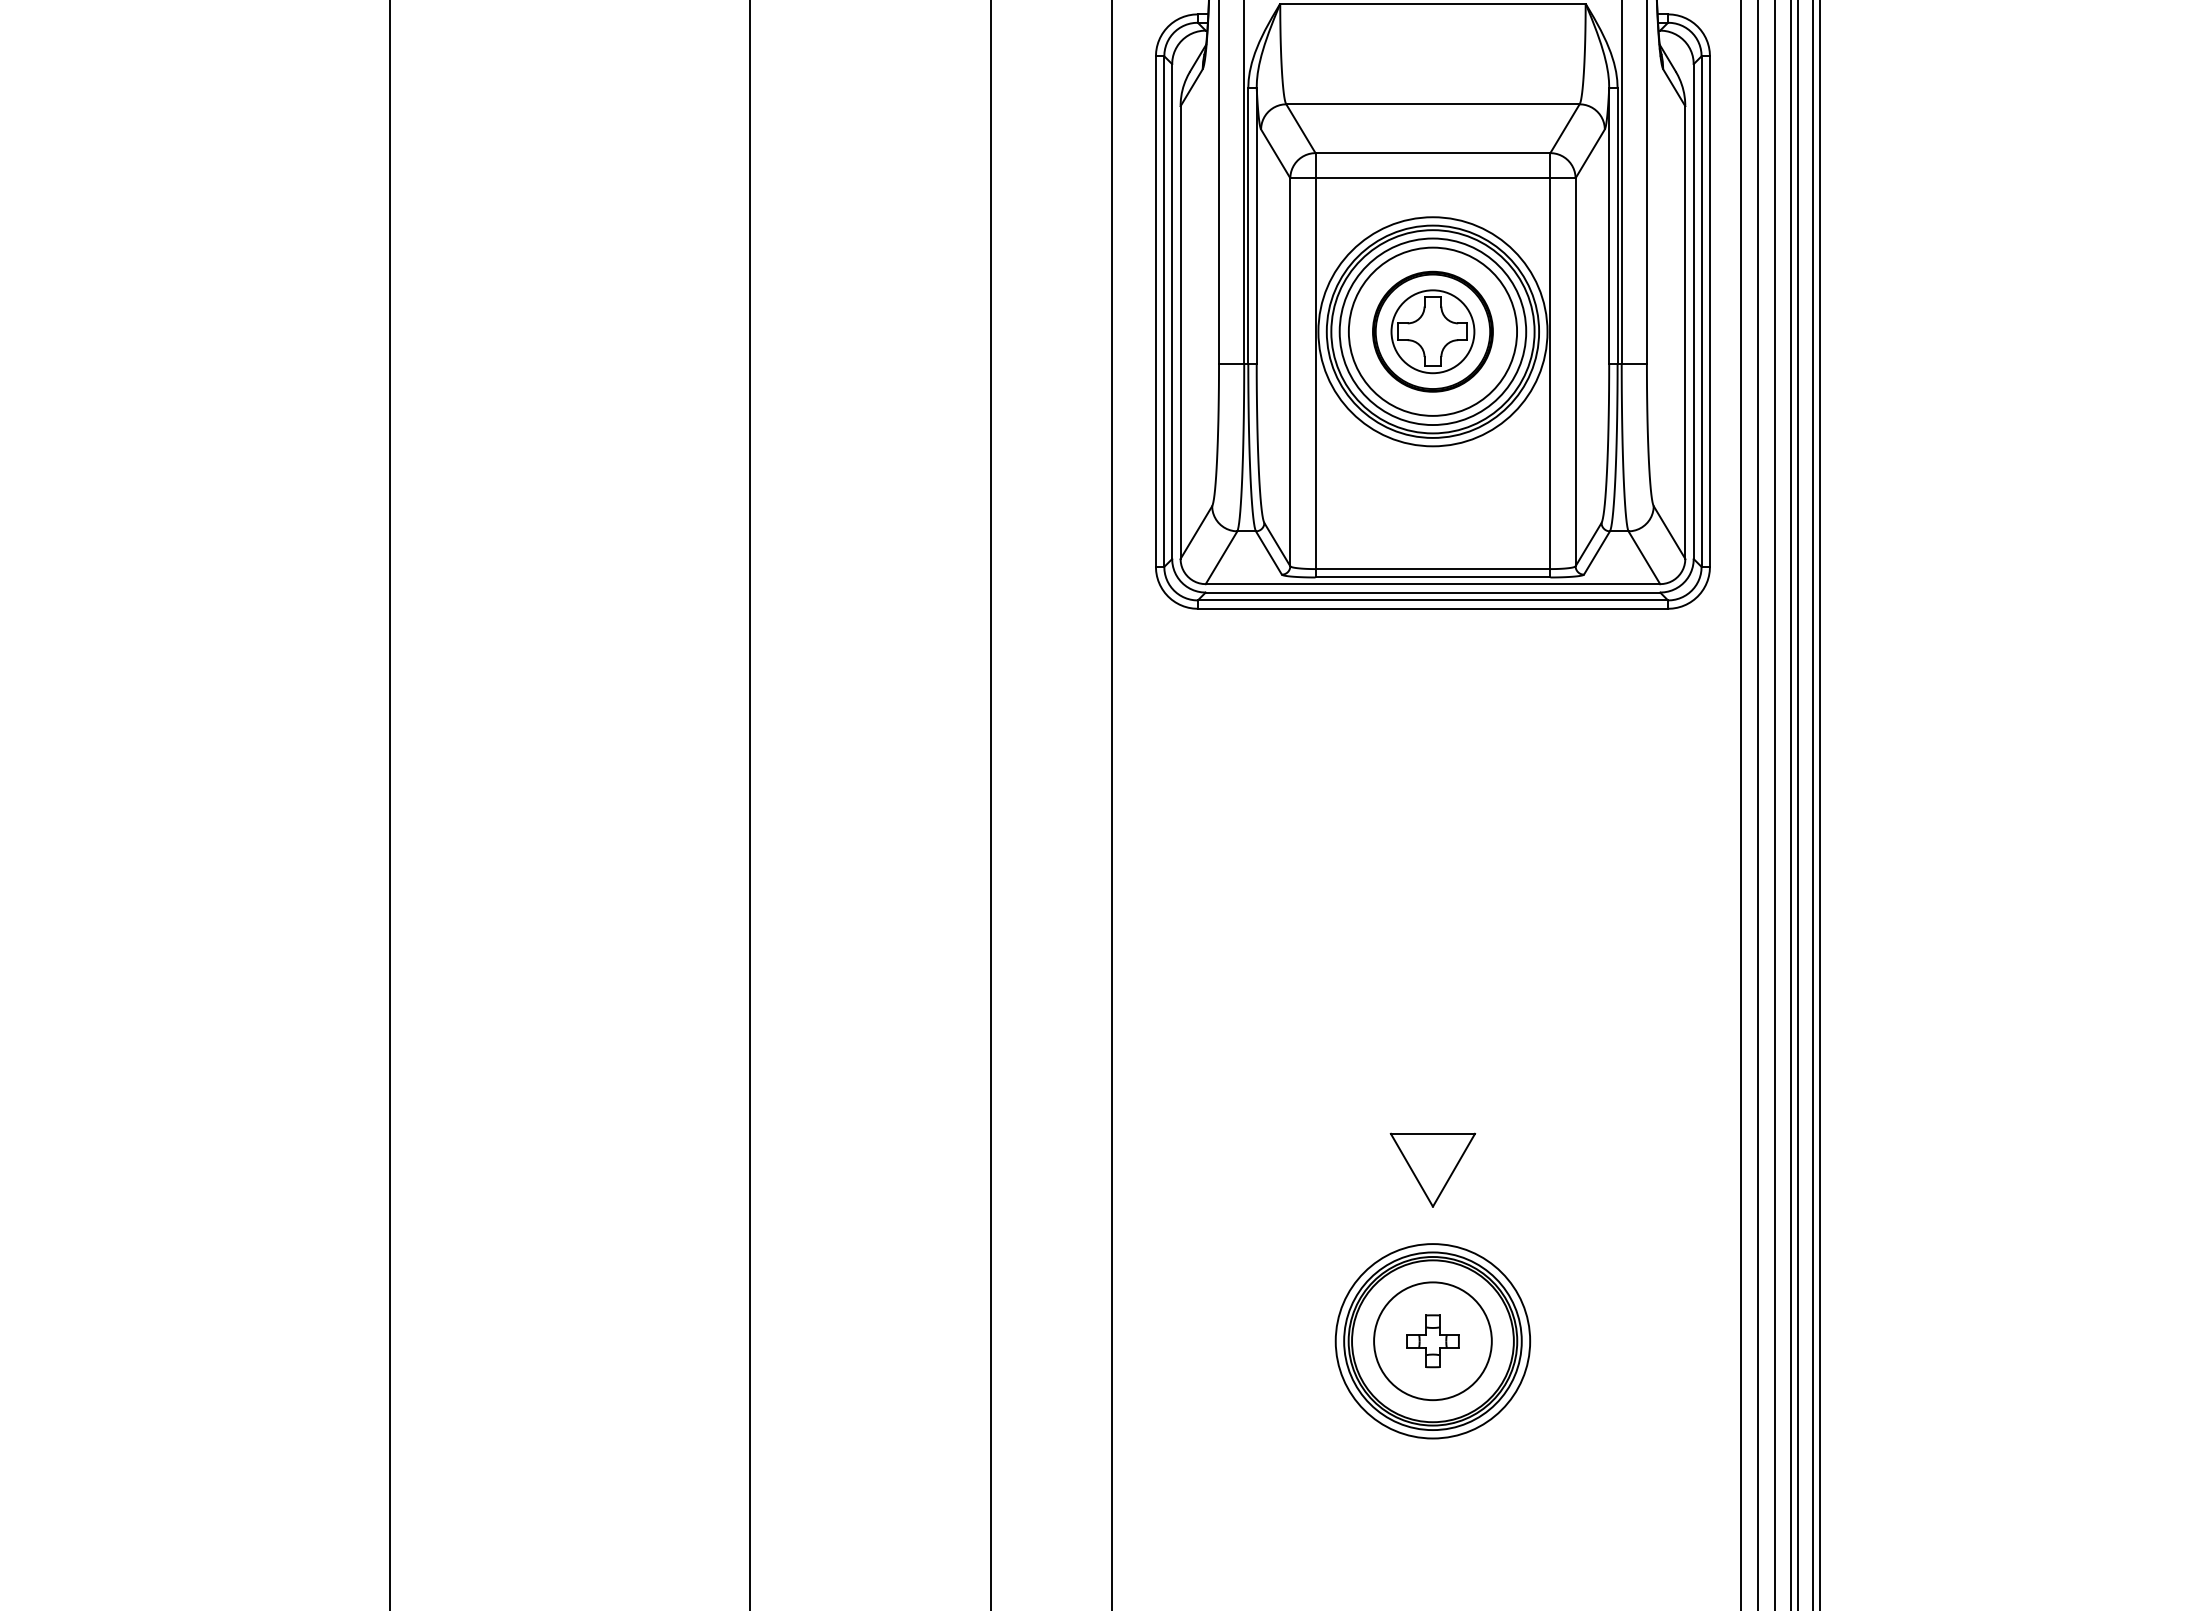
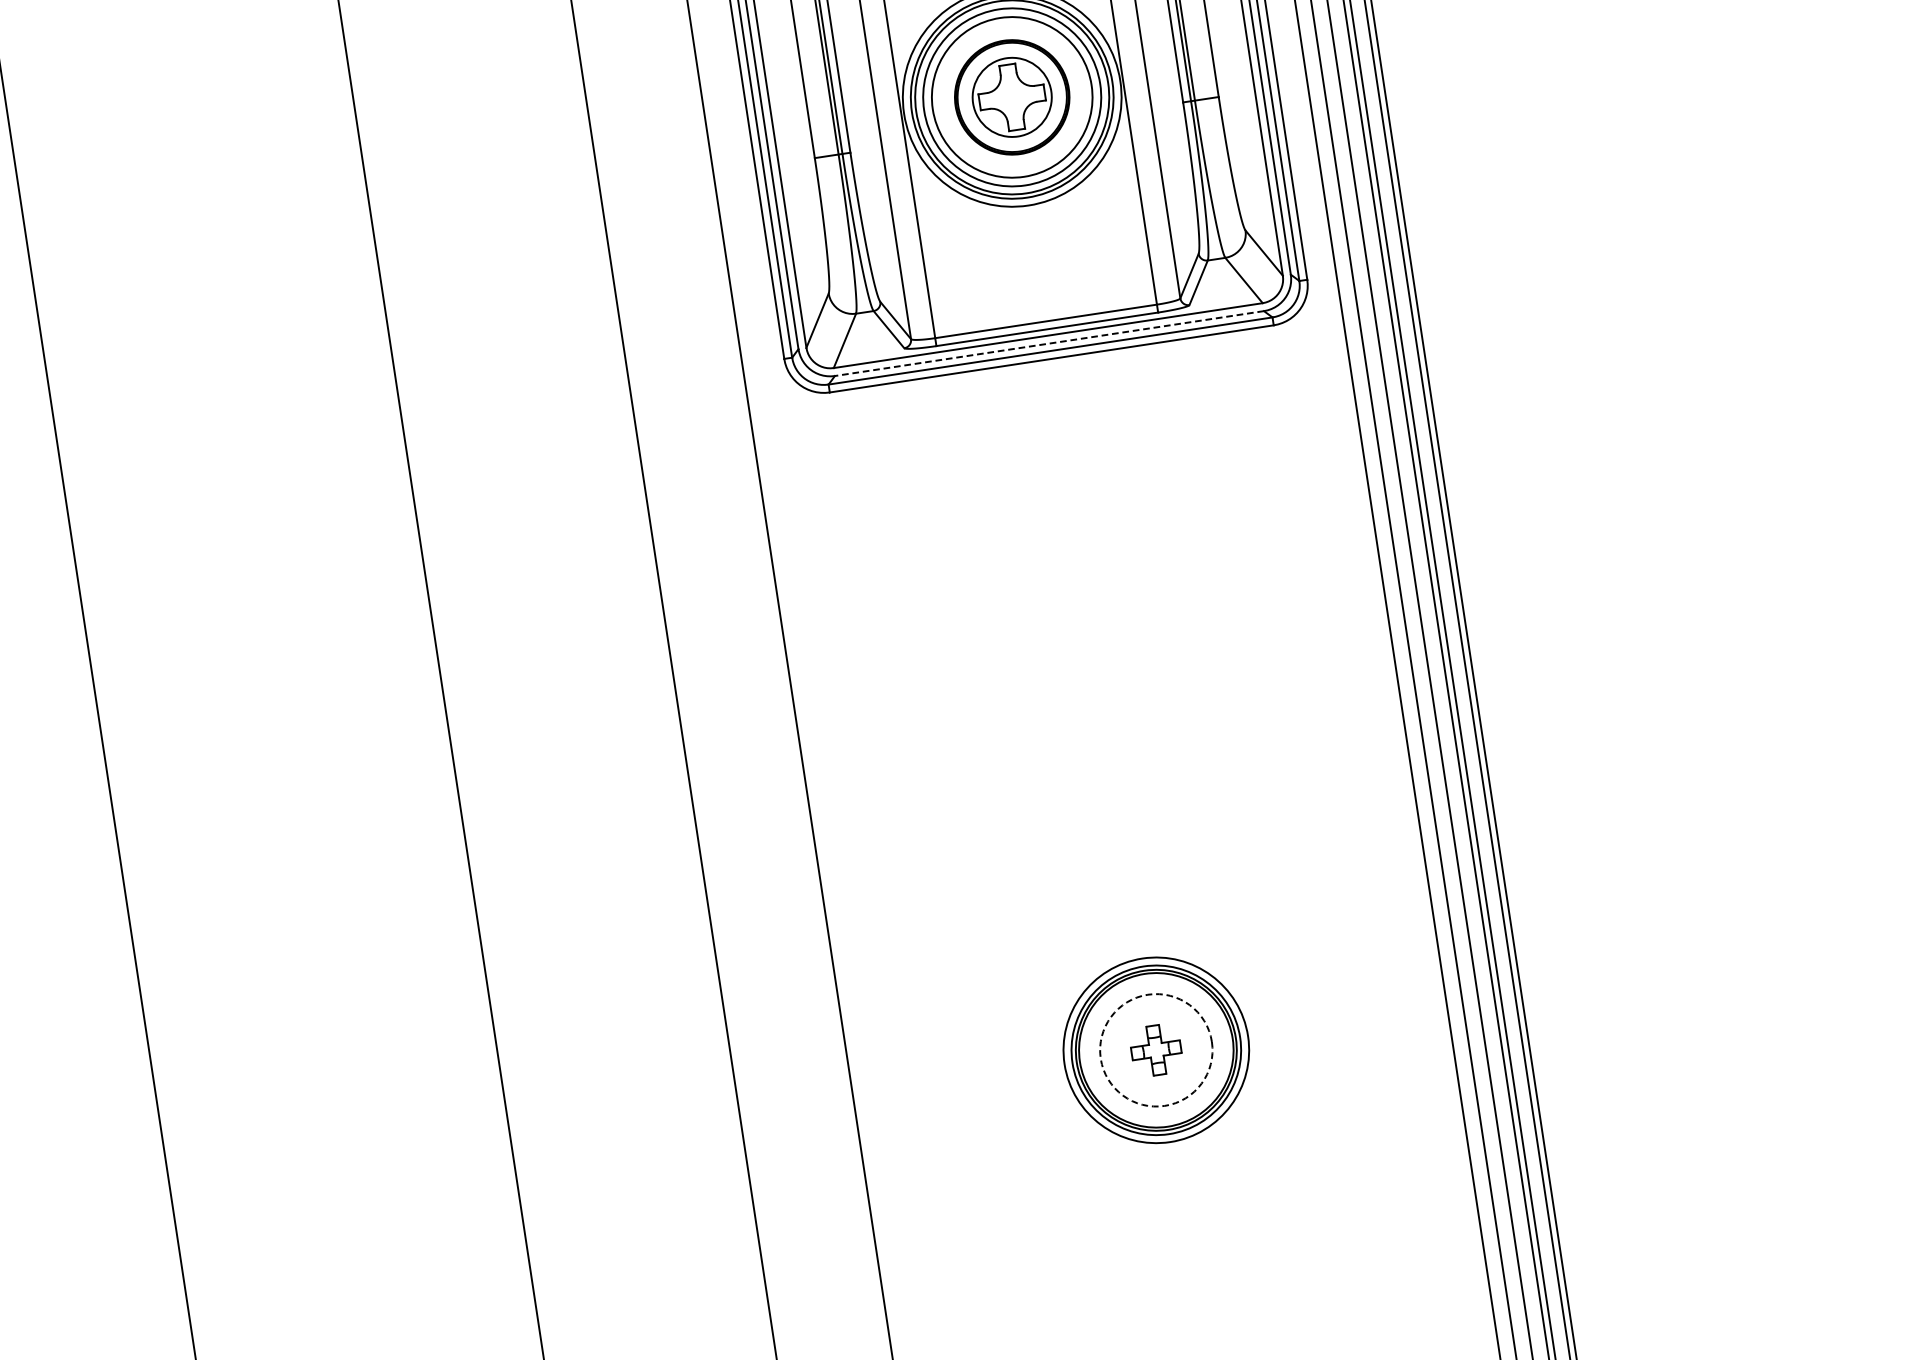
line: (1432, 592) -> (1049, 343), solid -> dashed
part: (1432, 1169) -> (1131, 888), removed
circle: (1432, 1341) -> (1155, 1050), solid -> dashed

